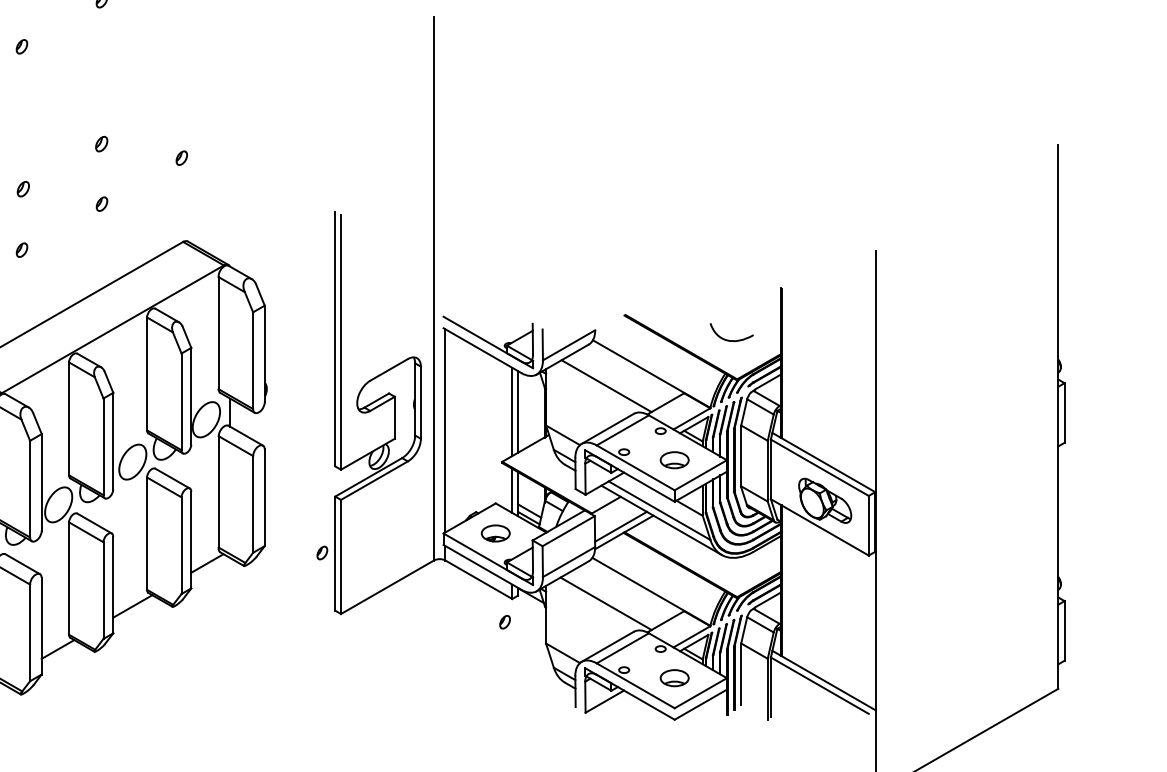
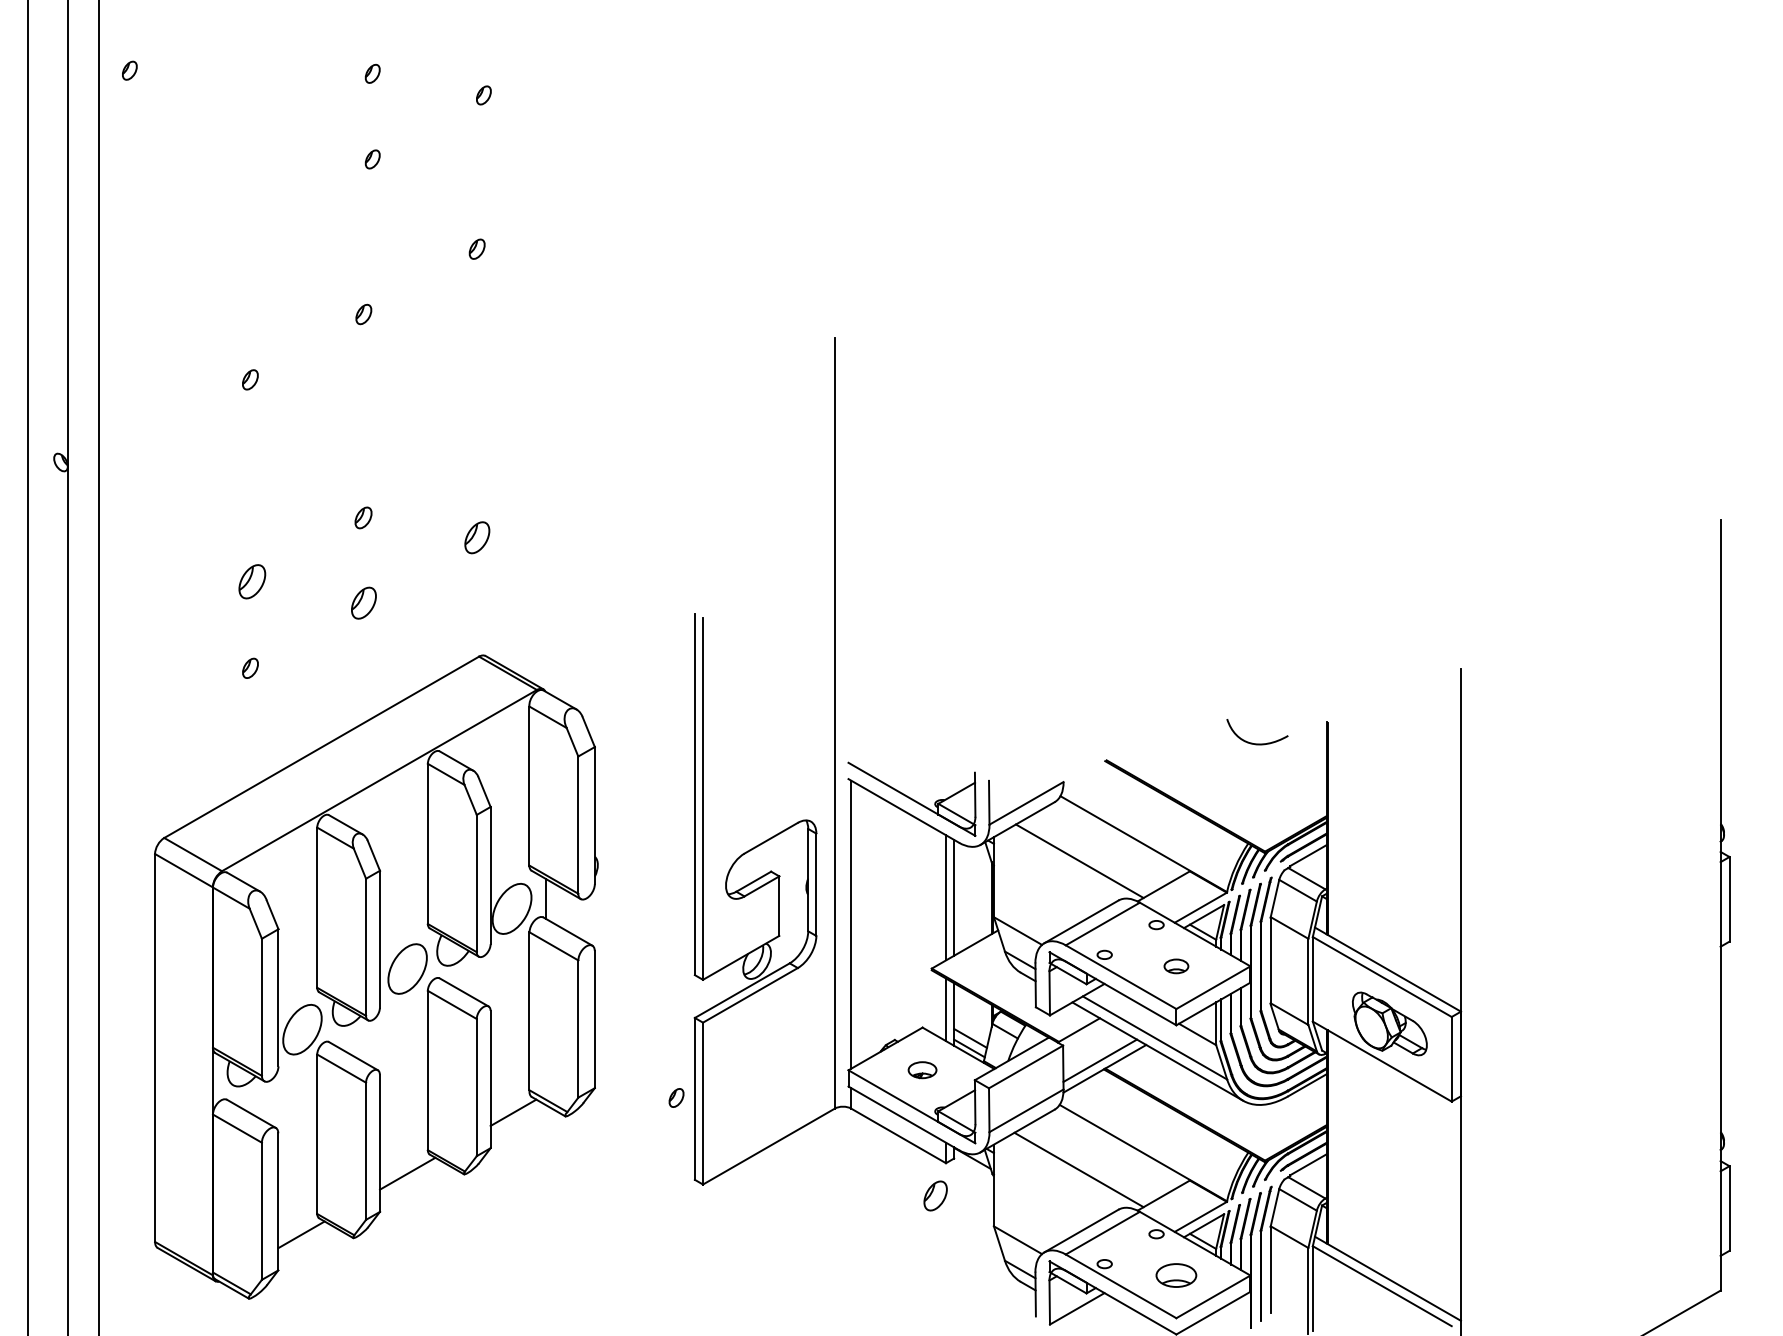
part: (181, 157) -> (476, 537), size x1.6
part: (23, 188) -> (252, 581), size x1.6
part: (101, 203) -> (363, 602), size x1.6
curve: (731, 340) -> (1257, 743), moved
part: (674, 460) -> (1176, 966), size x0.6
part: (495, 532) -> (922, 1069), size x0.7
part: (504, 622) -> (935, 1196), size x1.6

